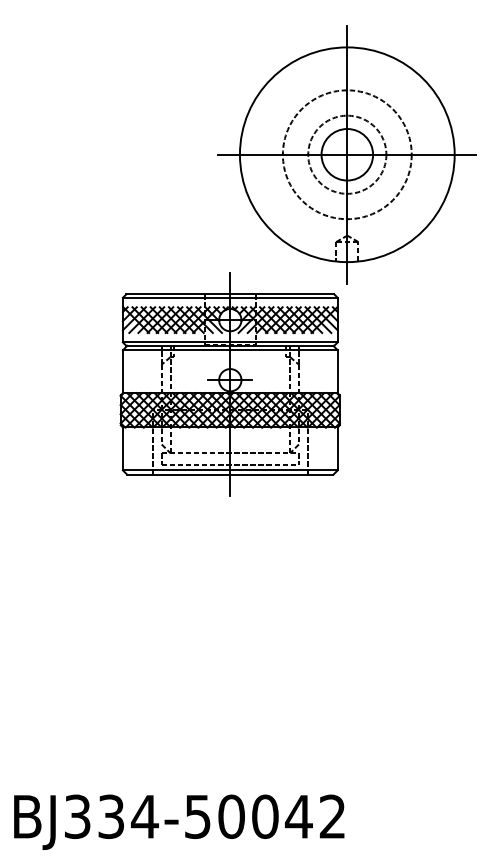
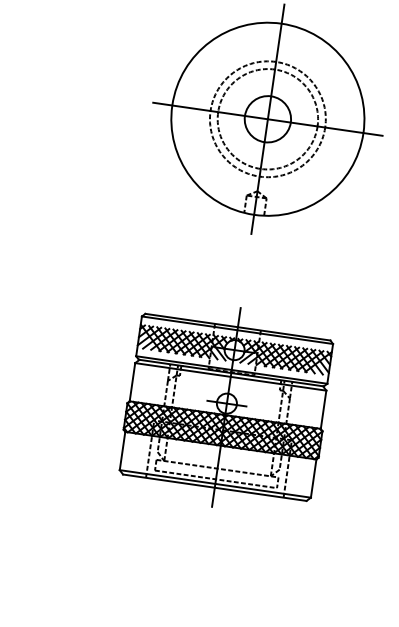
circle: (347, 154) -> (268, 119), size x1.43
part: (229, 384) -> (225, 407), moved

